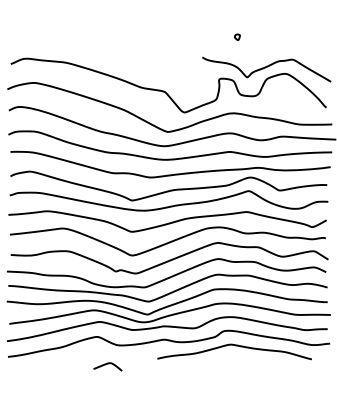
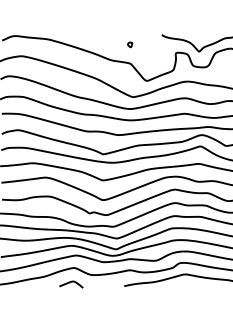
part: (237, 36) -> (130, 44), moved
curve: (107, 364) -> (71, 282), moved

